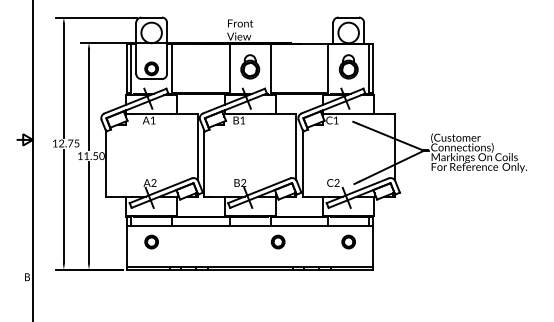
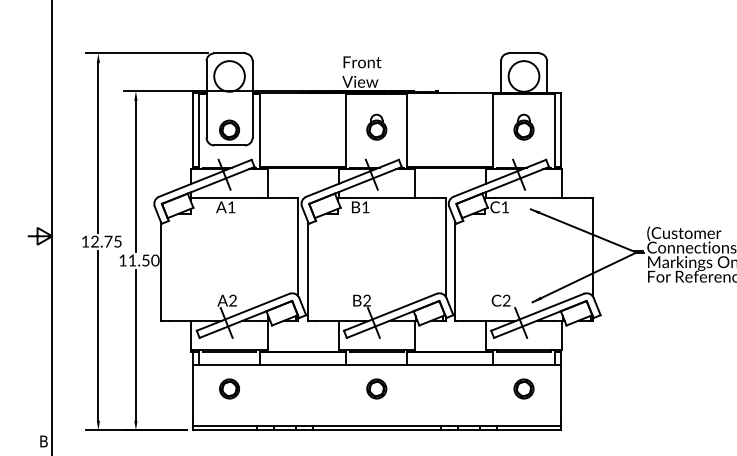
part: (249, 66) -> (375, 126), size x0.71
part: (348, 66) -> (523, 126), size x0.71
part: (277, 241) -> (375, 388), moved

